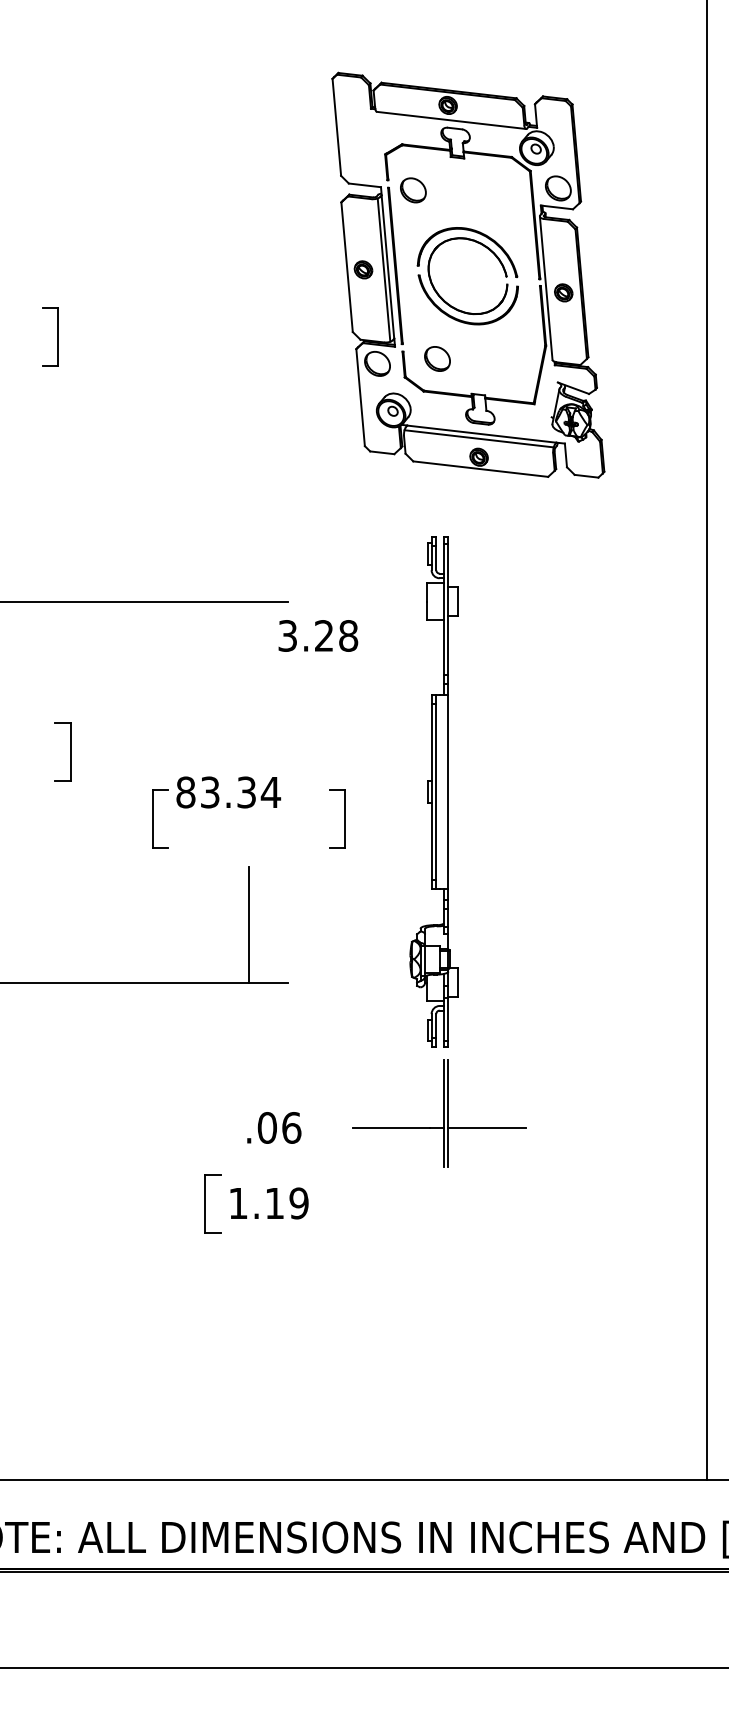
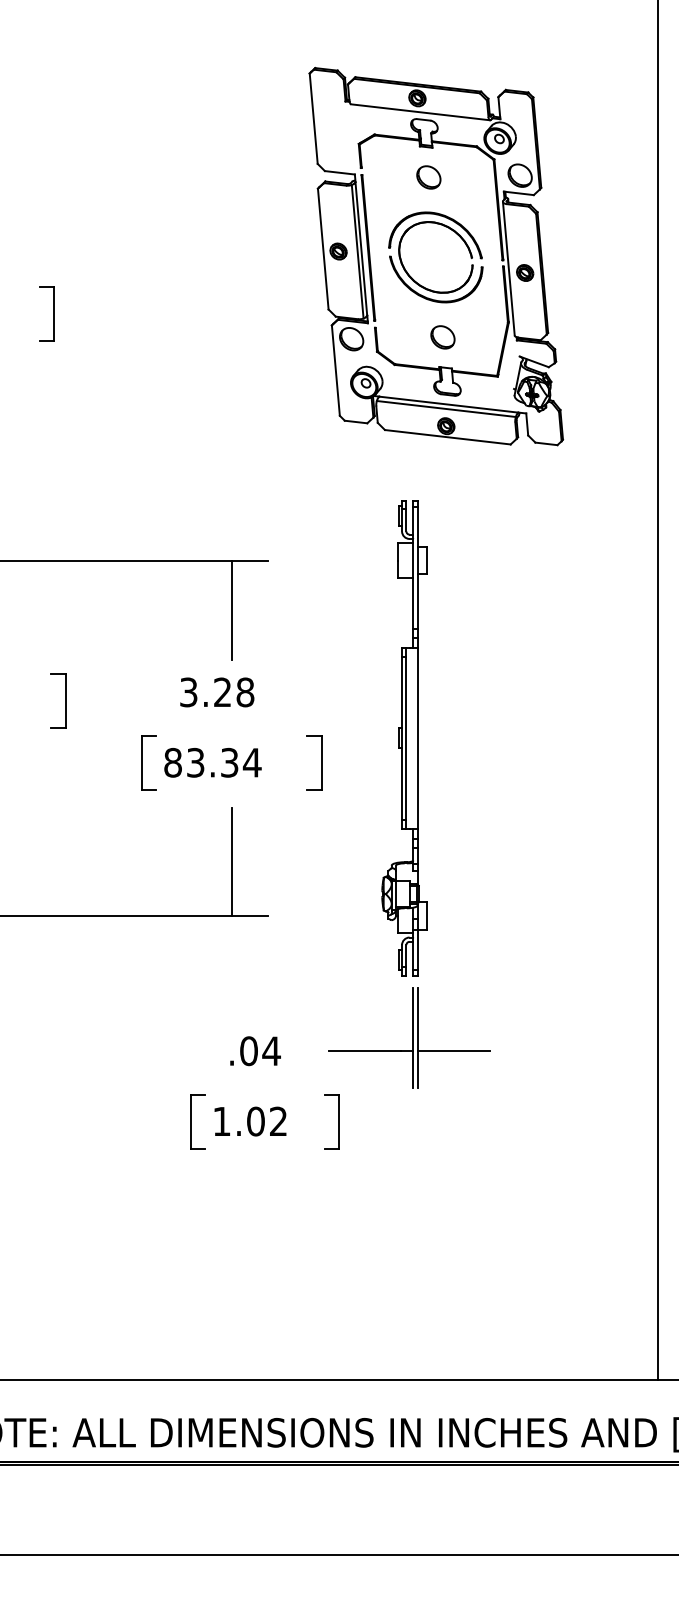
part: (413, 190) -> (428, 177), moved
part: (437, 358) -> (442, 336), moved
text: (318, 635) -> (217, 692), moved
line: (248, 654) -> (231, 609), added
text: (228, 792) -> (212, 762), moved
text: (291, 1127) -> (271, 1050), .06 -> .04
text: (286, 1203) -> (266, 1121), 1.19 -> 1.02
part: (363, 1203) -> (338, 1121), added

